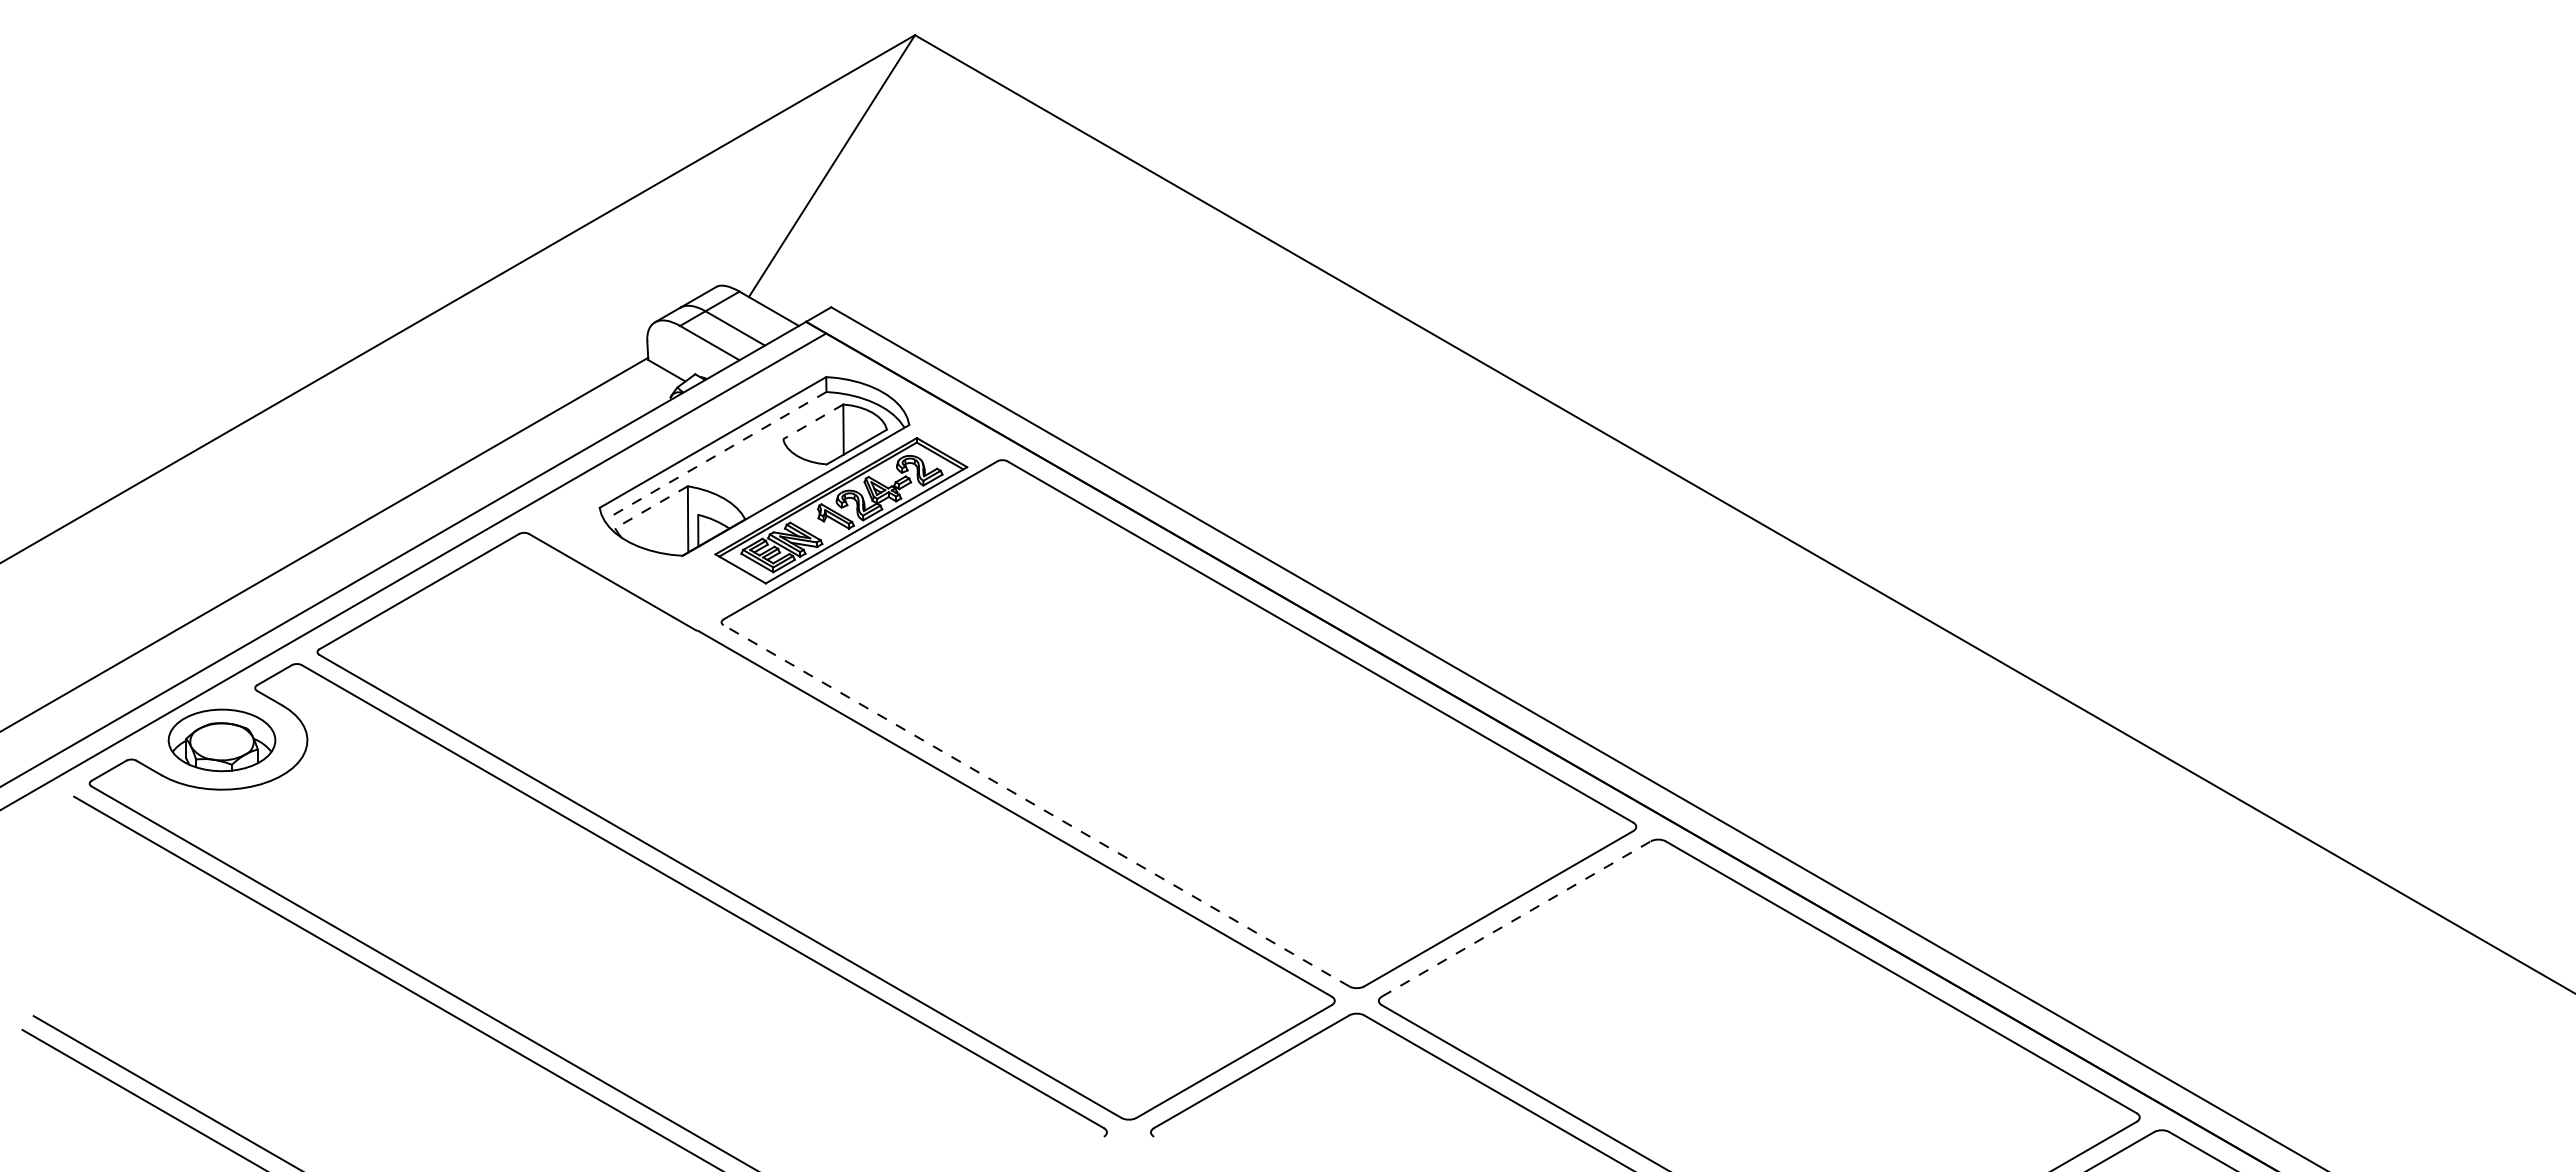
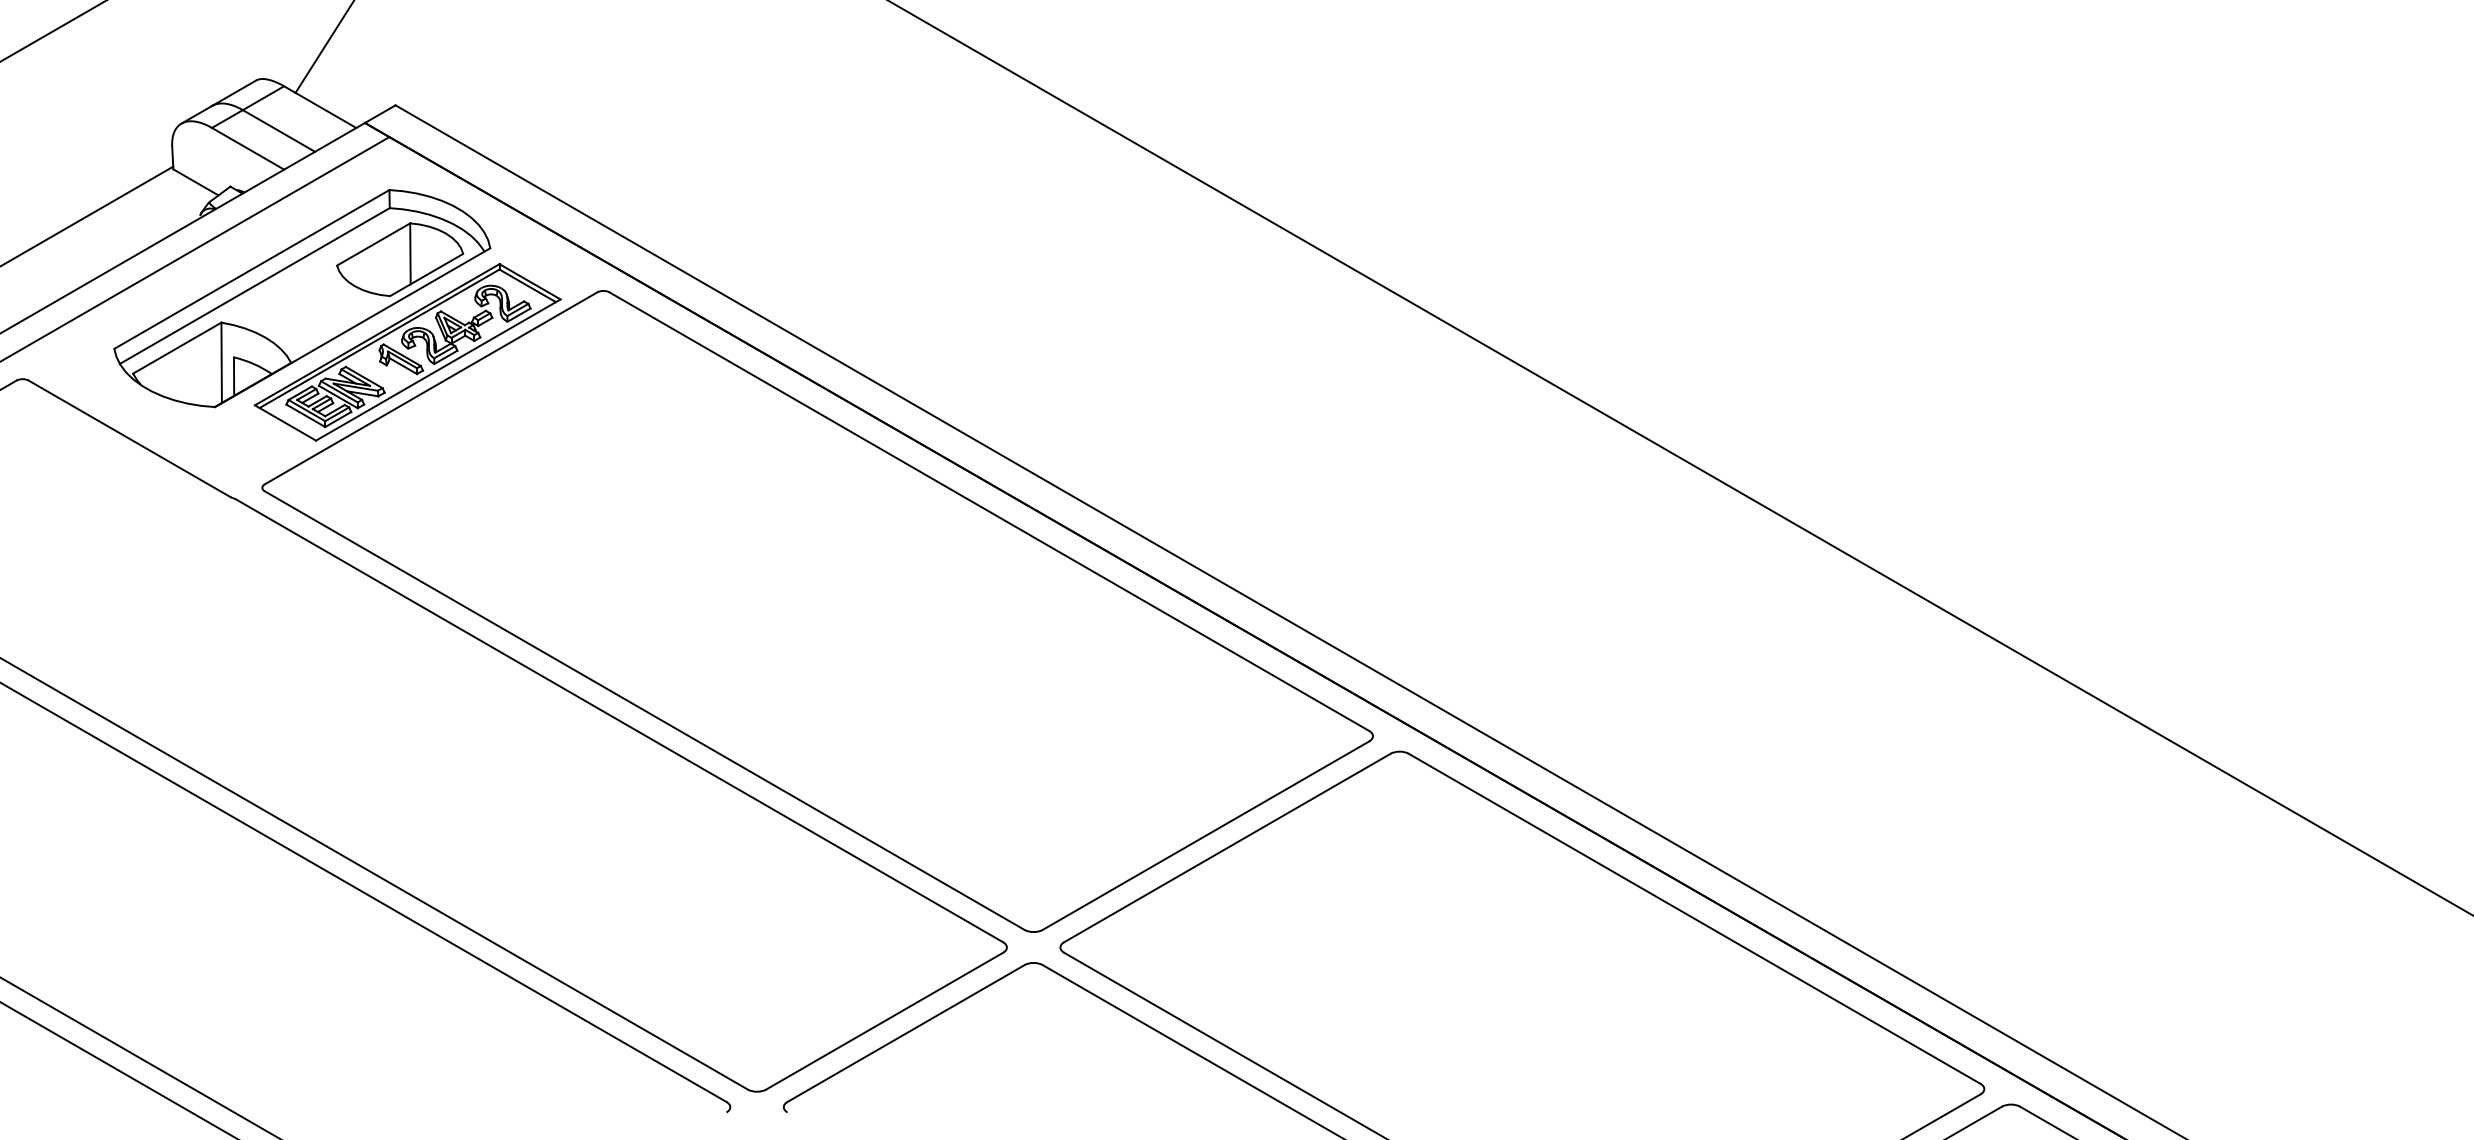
line: (813, 421) -> (373, 243), dashed -> solid
line: (714, 456) -> (253, 286), dashed -> solid
line: (651, 507) -> (177, 348), dashed -> solid
line: (1036, 805) -> (644, 710), dashed -> solid
line: (1516, 918) -> (1227, 847), dashed -> solid

